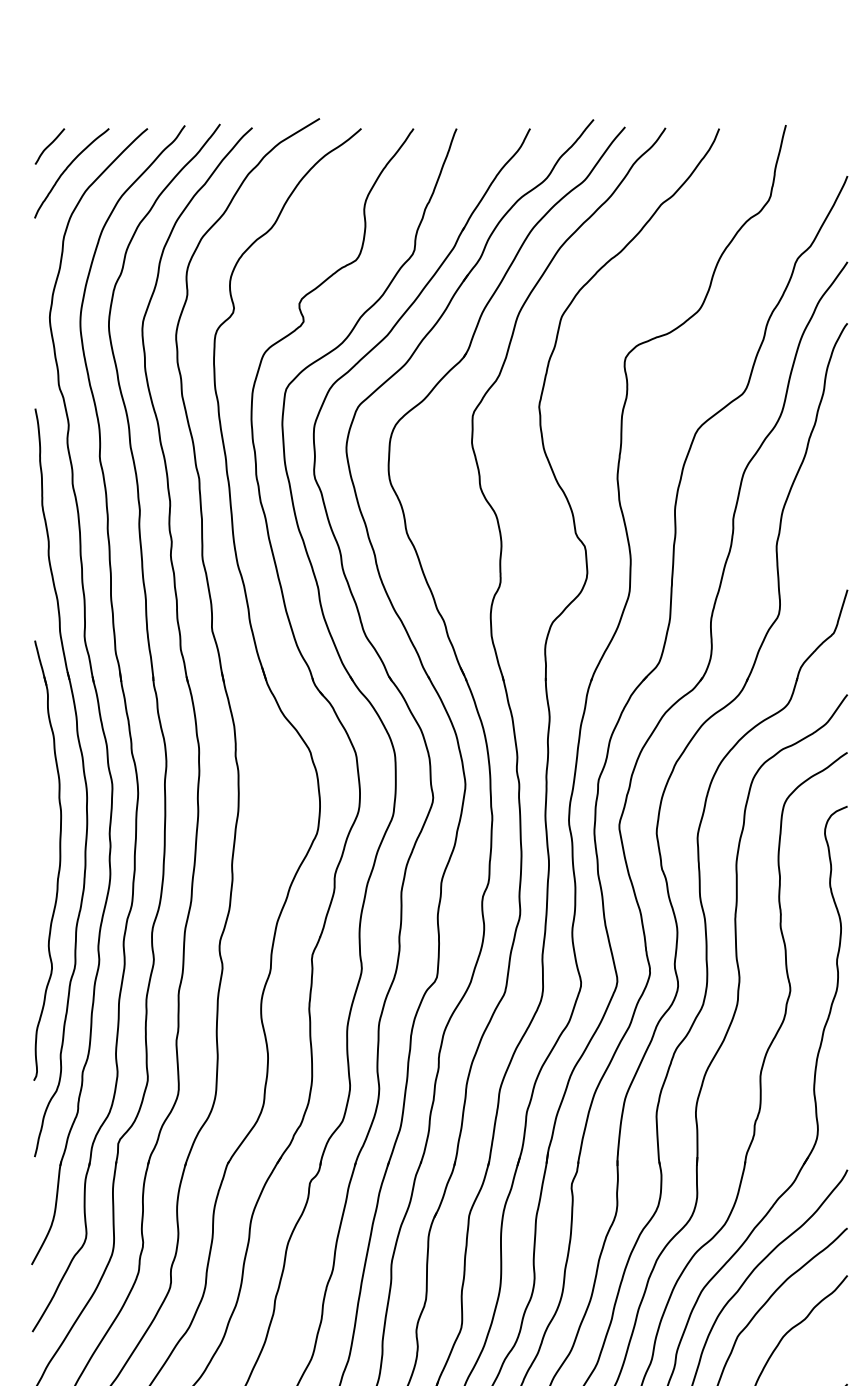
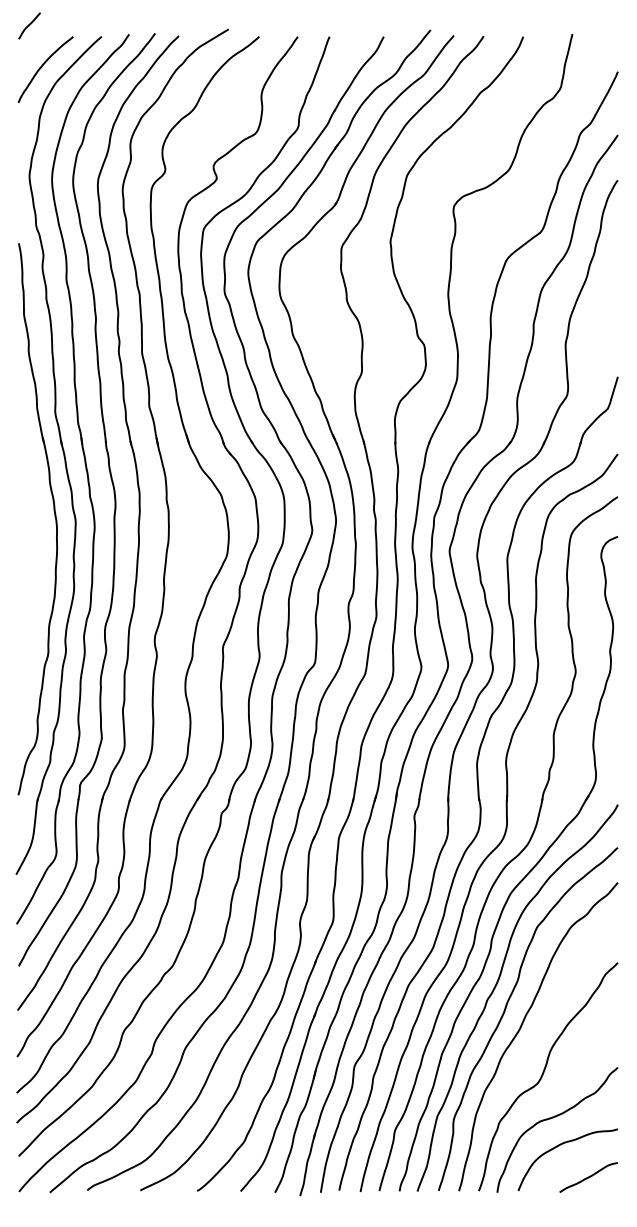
curve: (49, 145) -> (29, 25), moved
part: (59, 860) -> (36, 576), removed

